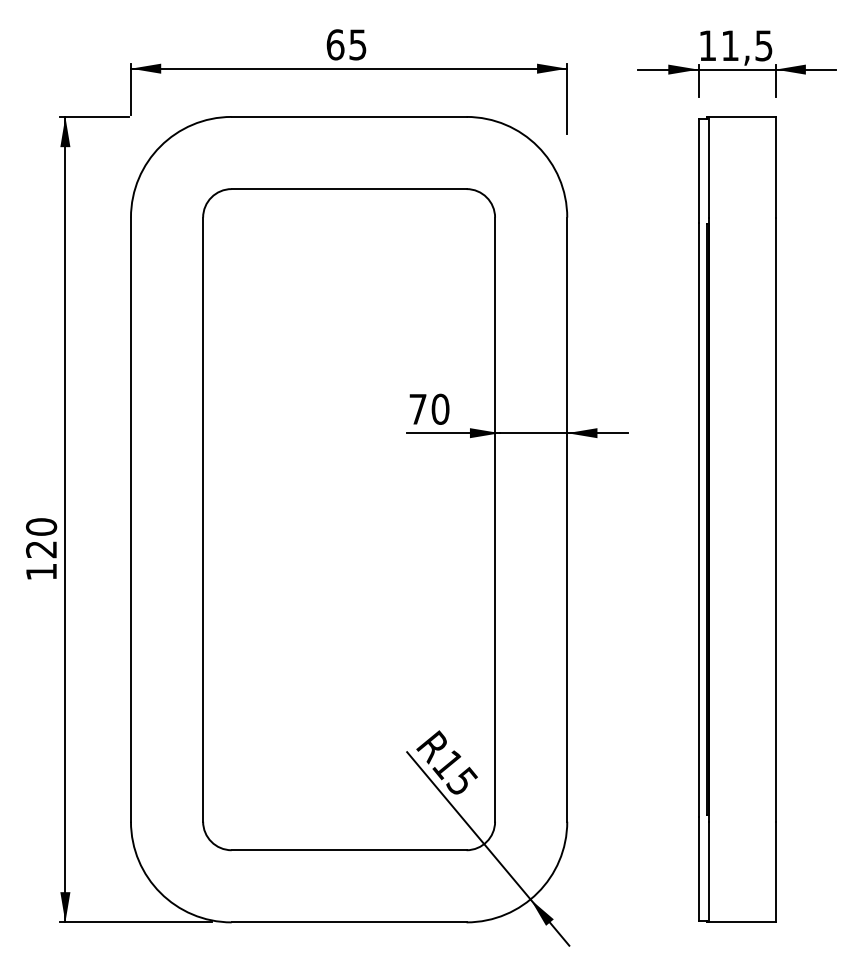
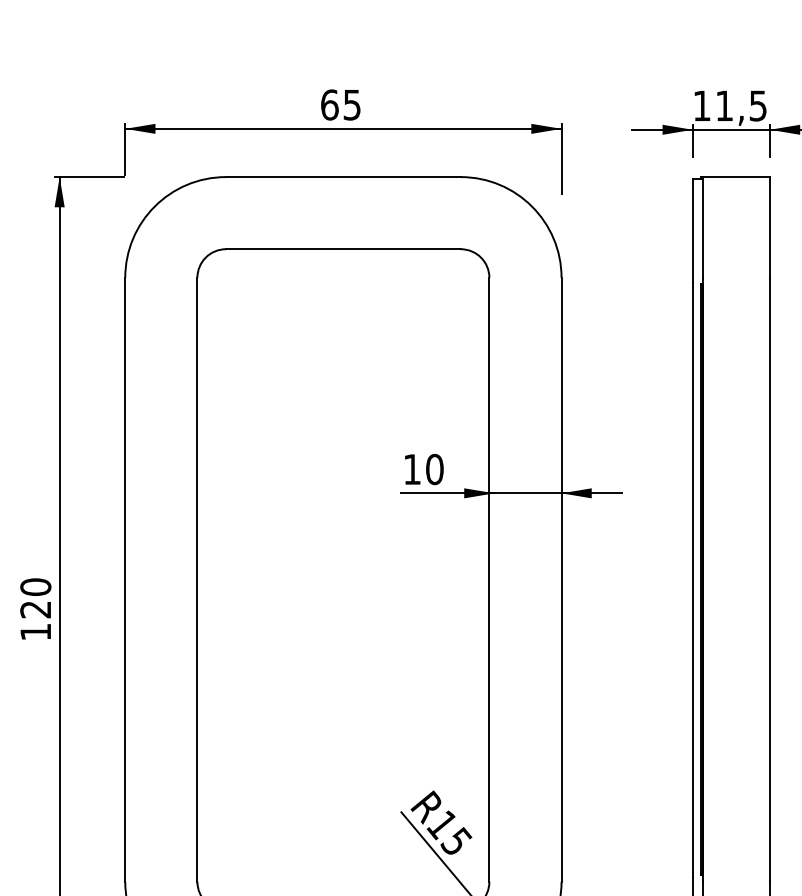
text: (417, 409) -> (411, 469), 70 -> 10

